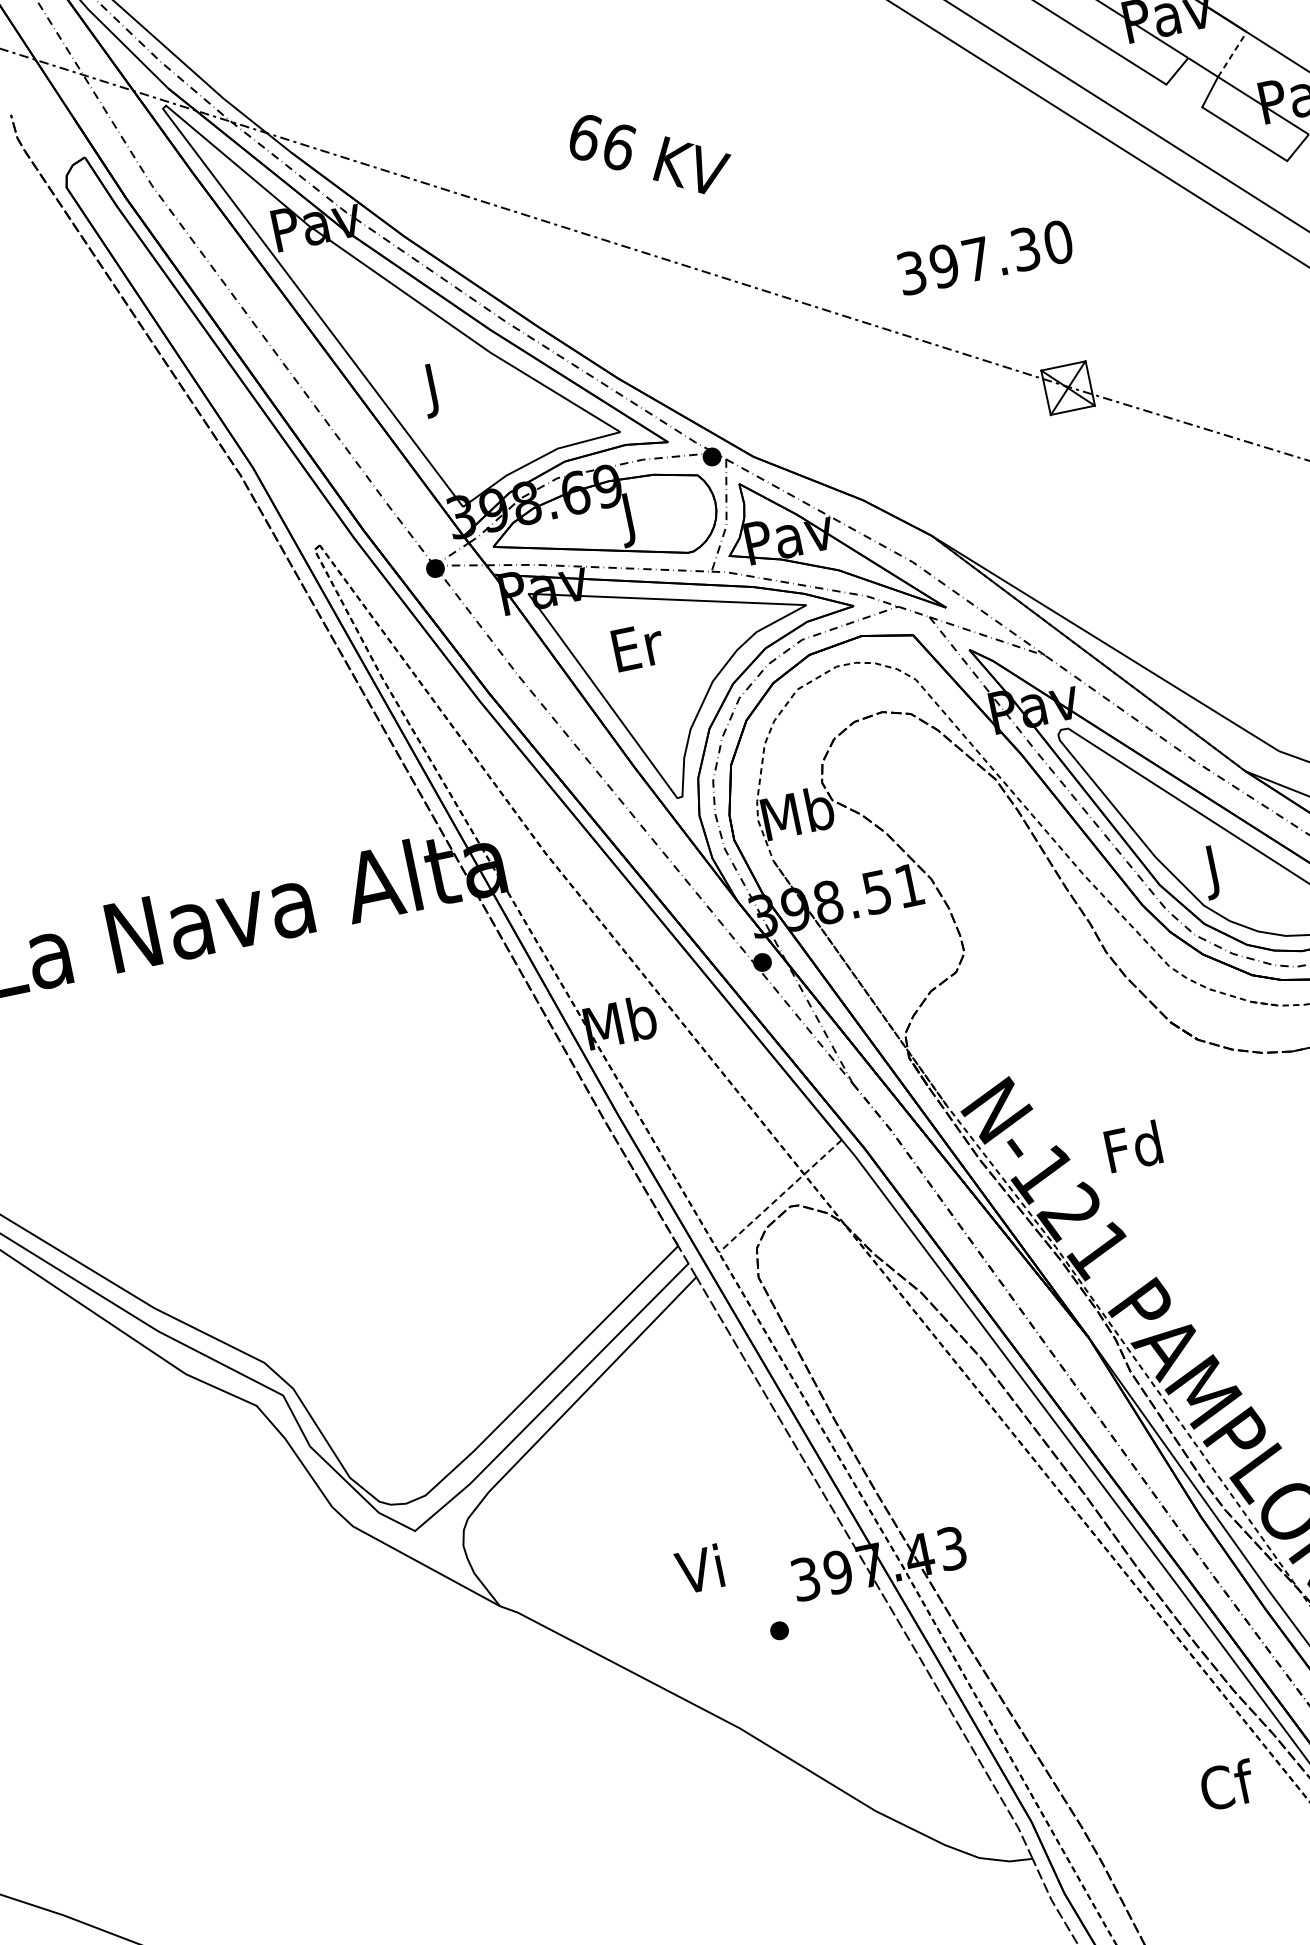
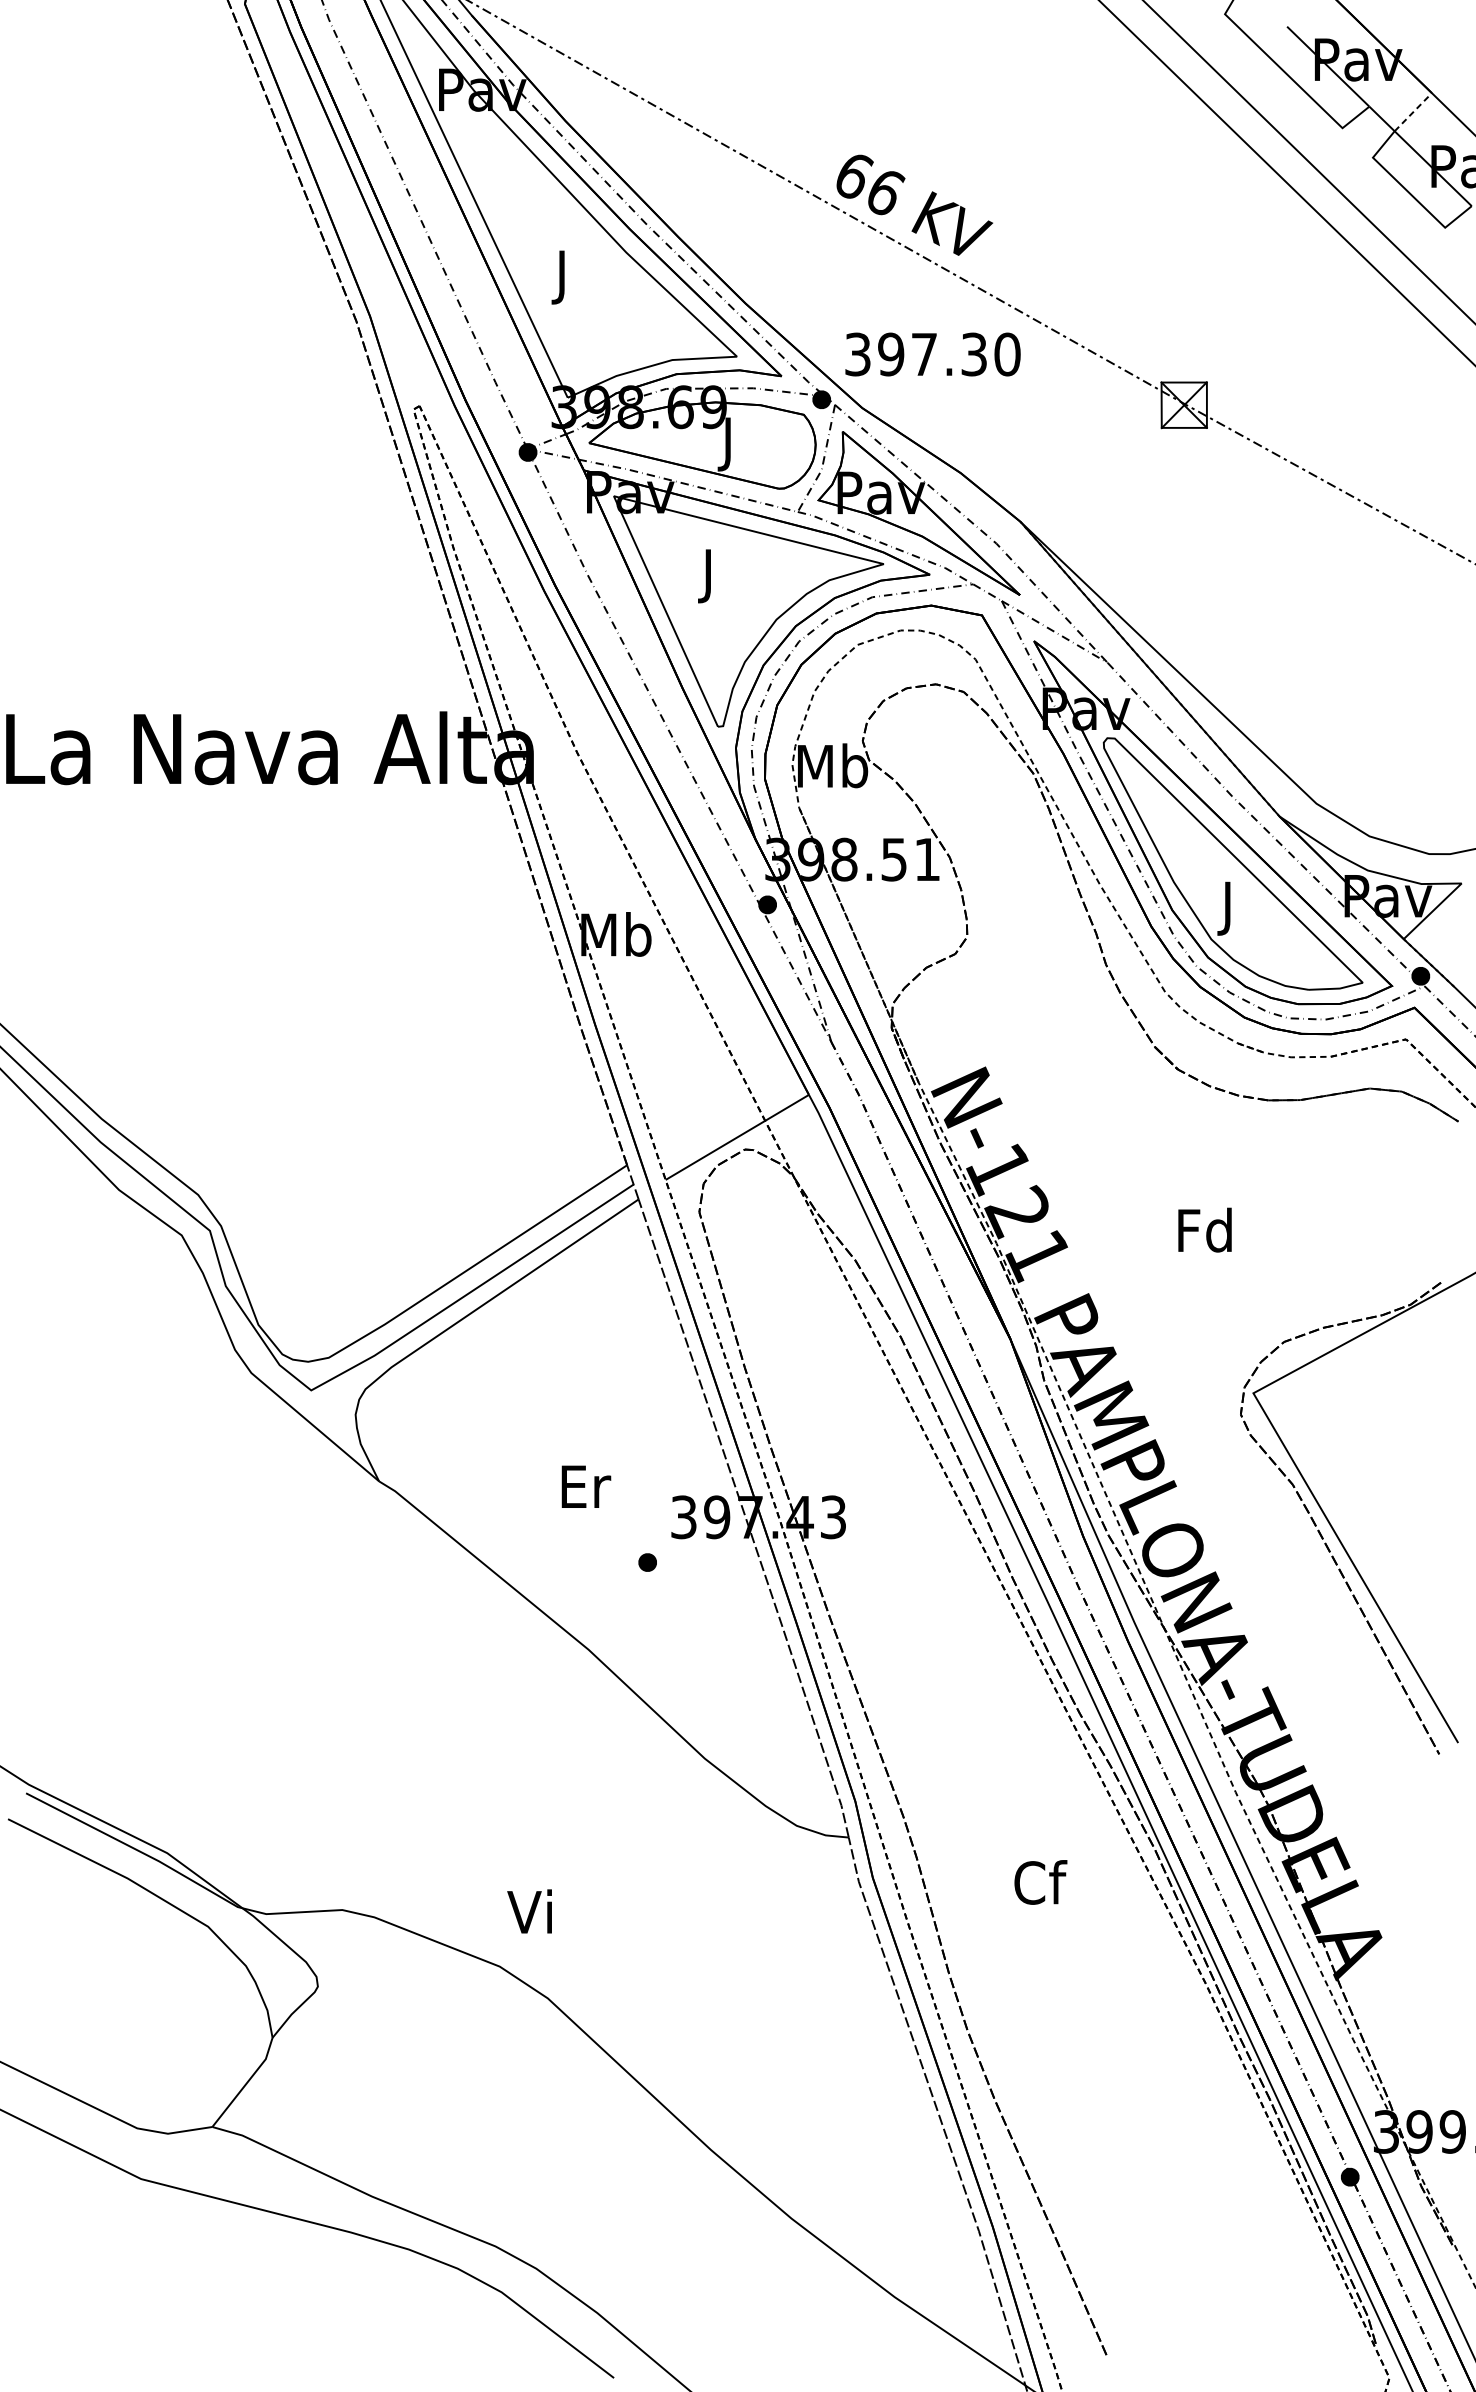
text: (650, 152) -> (914, 204), moved
text: (984, 257) -> (932, 354), moved
text: (639, 652) -> (710, 576), Er -> J
text: (1132, 1146) -> (1204, 1229), moved
line: (779, 1196) -> (736, 1137), dashed -> solid
text: (702, 1568) -> (585, 1485), Vi -> Er
text: (1227, 1785) -> (1040, 1882), moved

